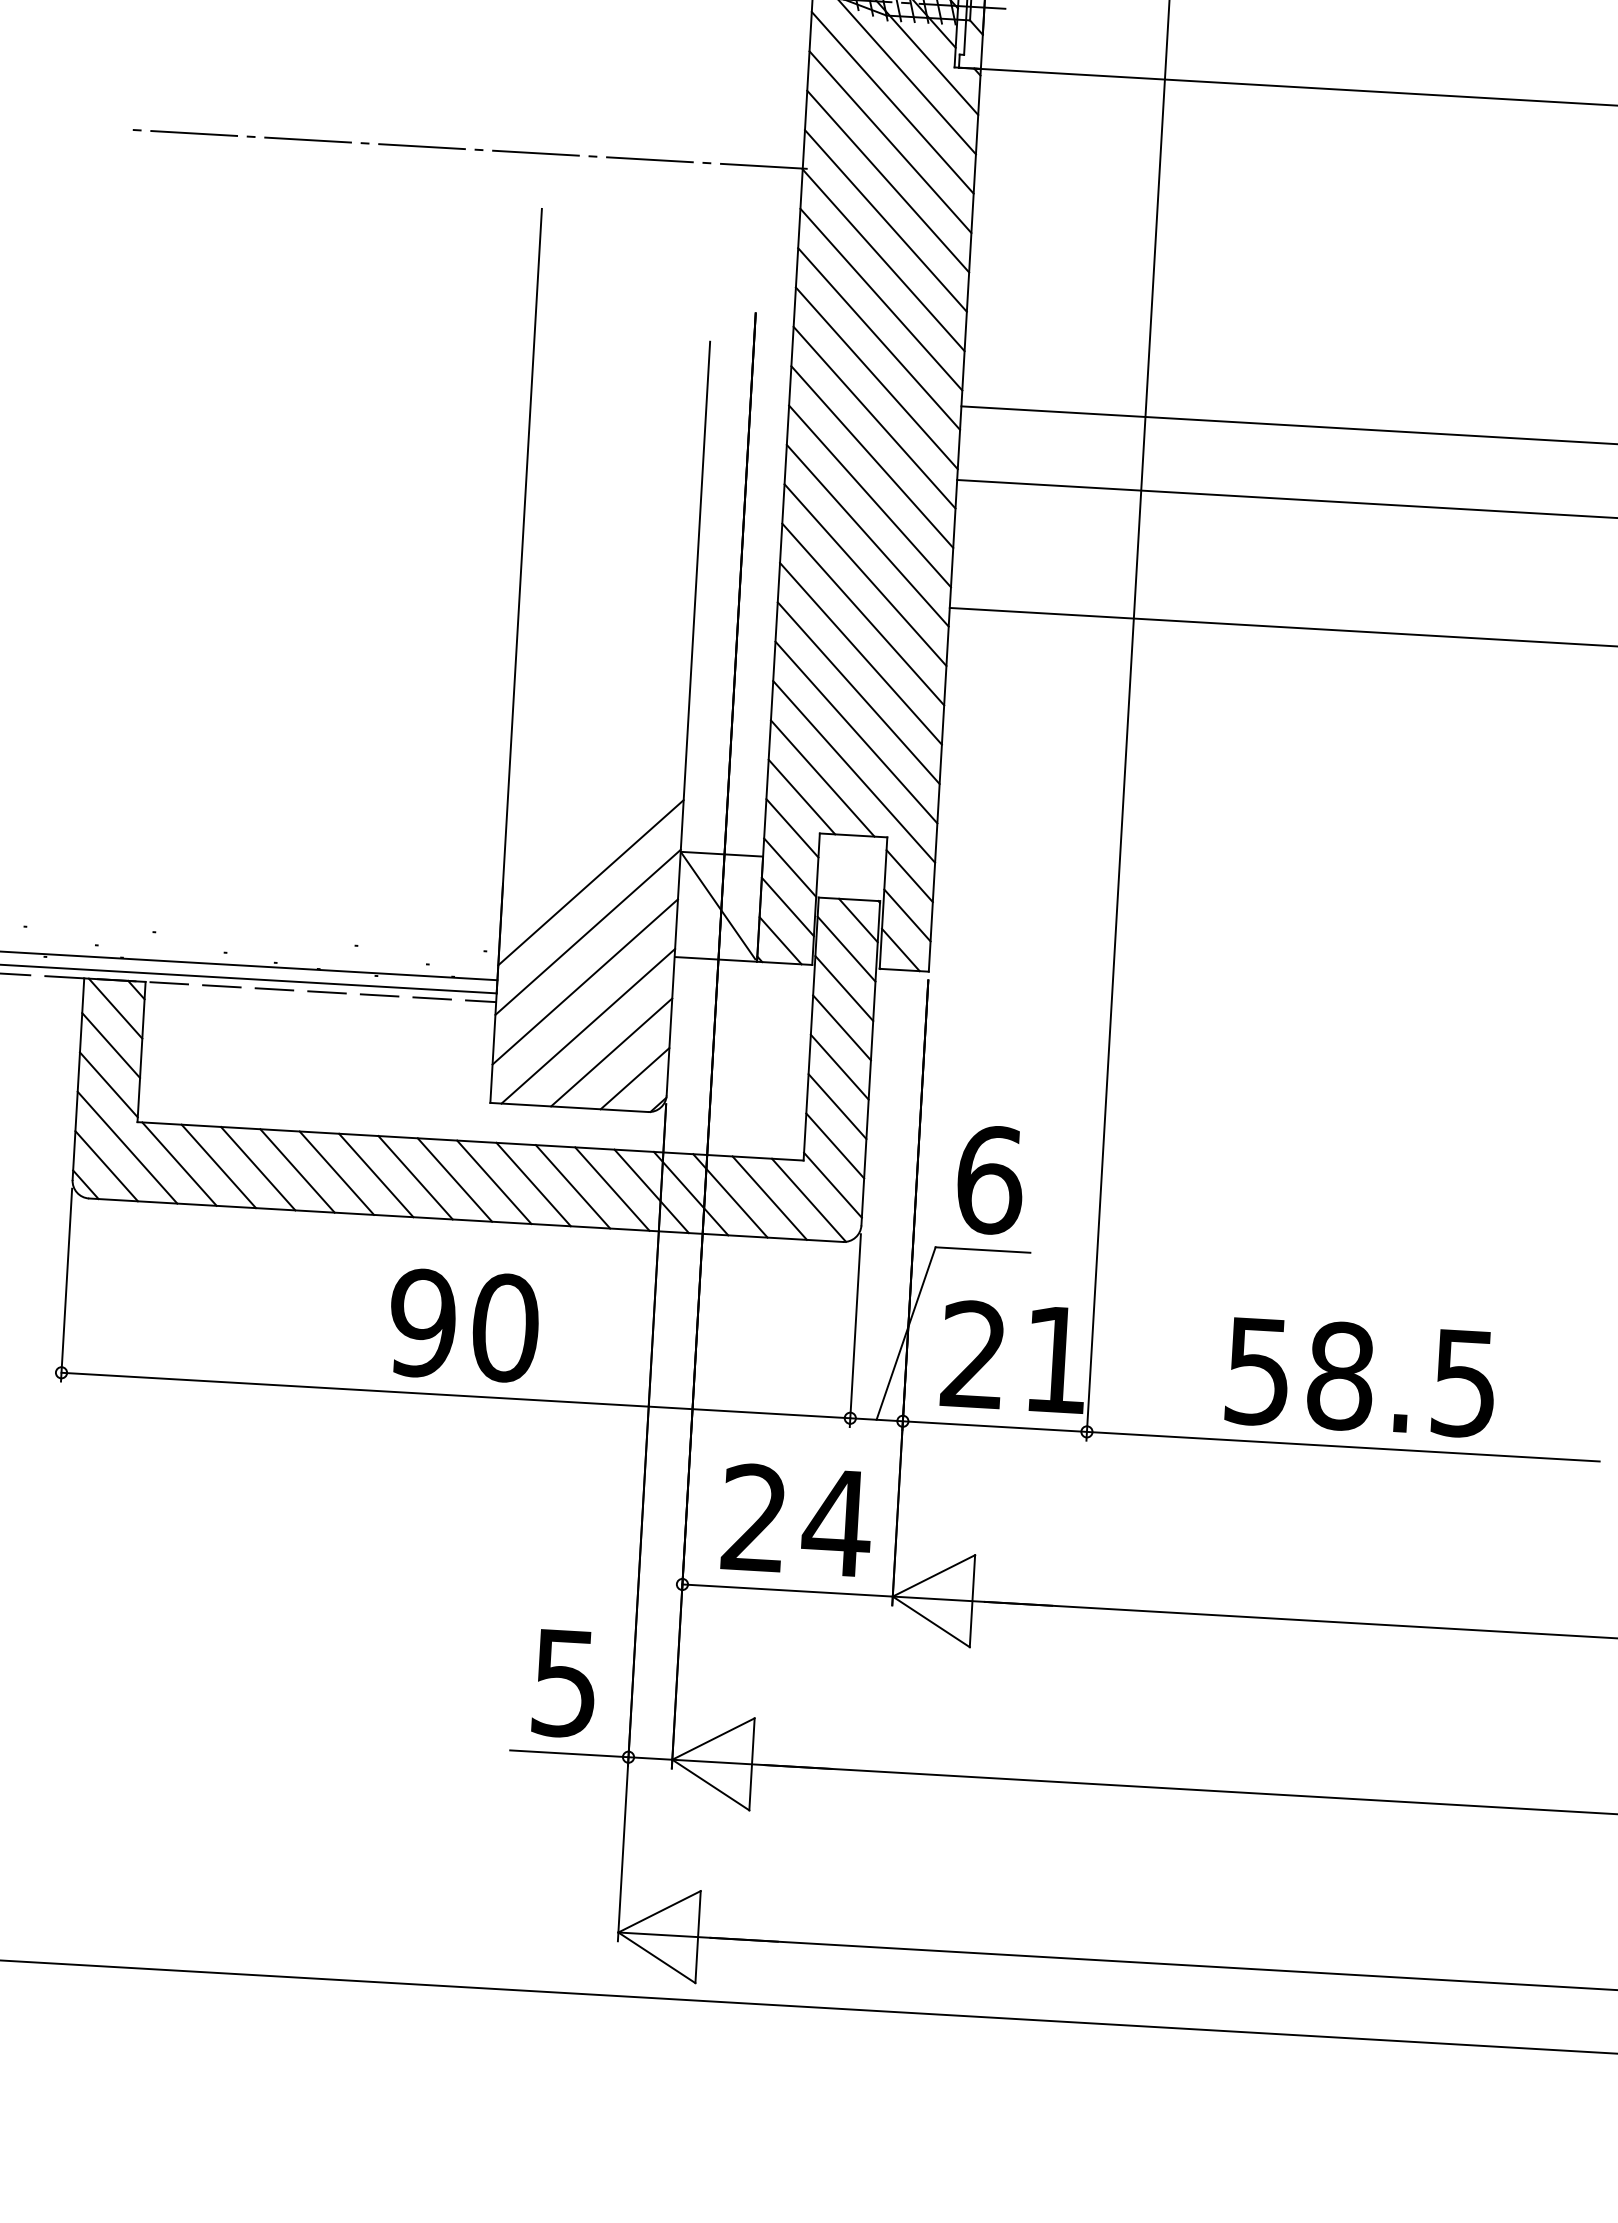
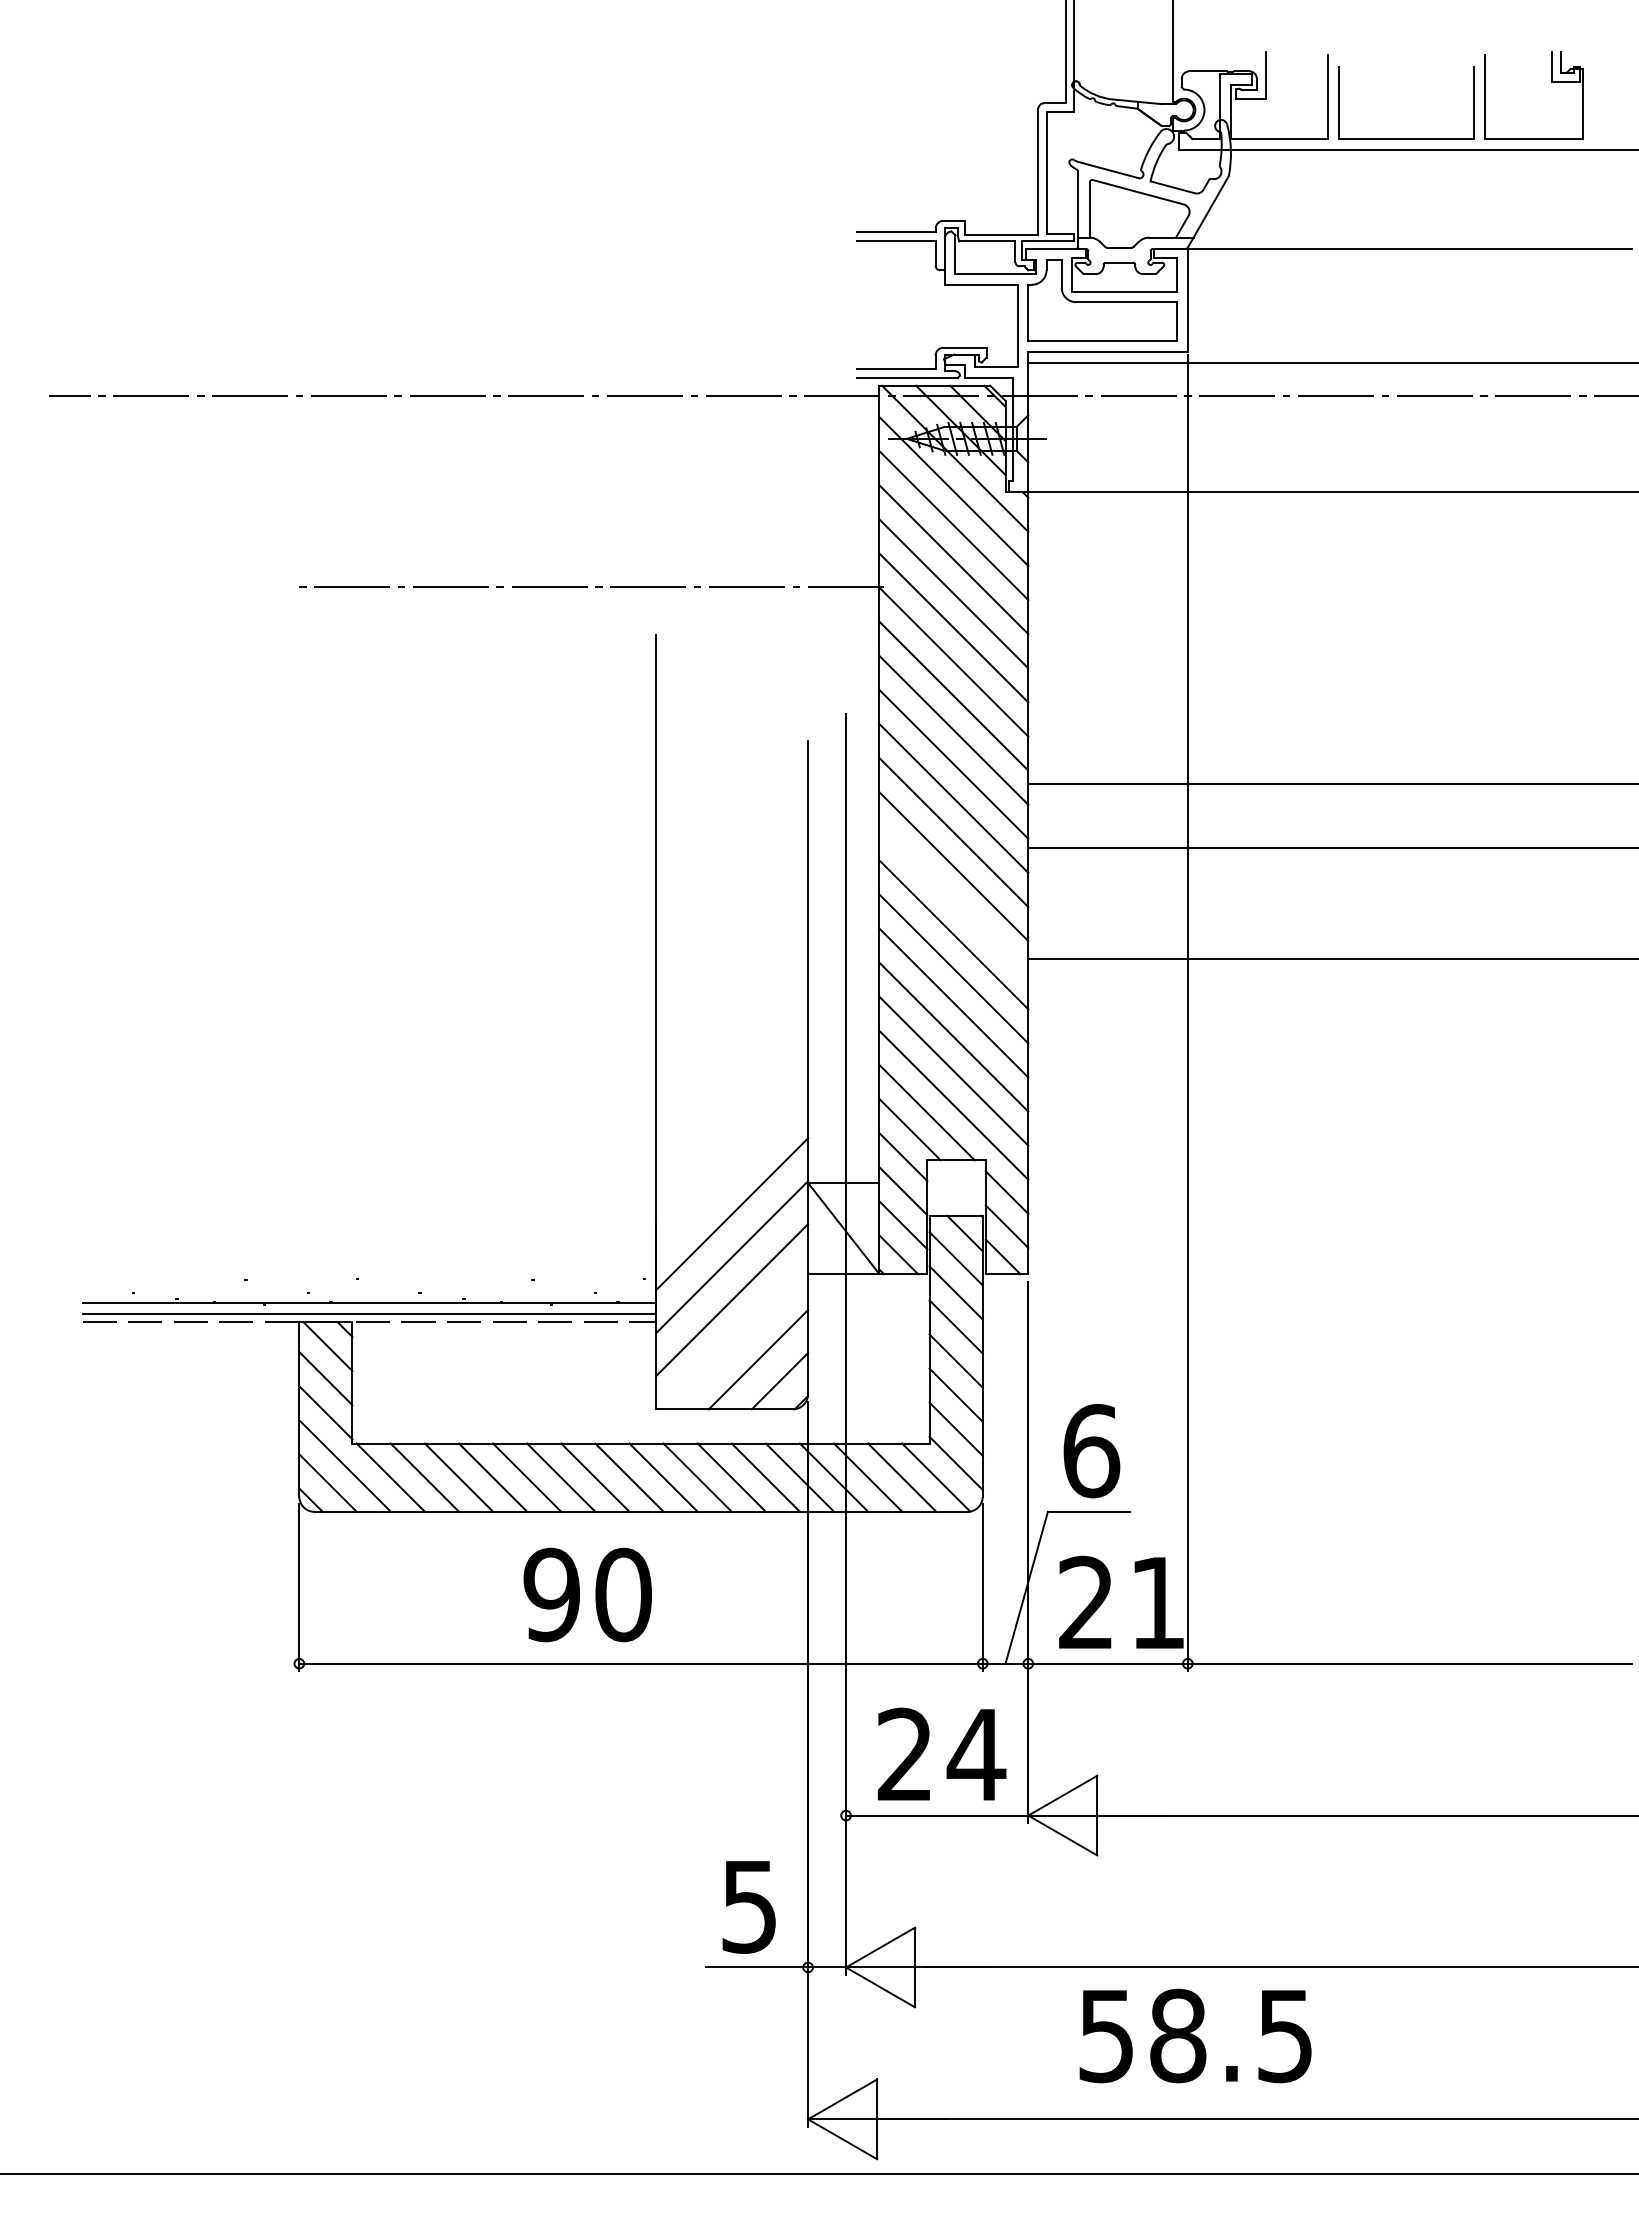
line: (867, 535) -> (953, 900), removed
line: (587, 1026) -> (736, 1338), removed
text: (463, 1325) -> (587, 1594), moved
text: (1360, 1376) -> (1195, 2035), moved

